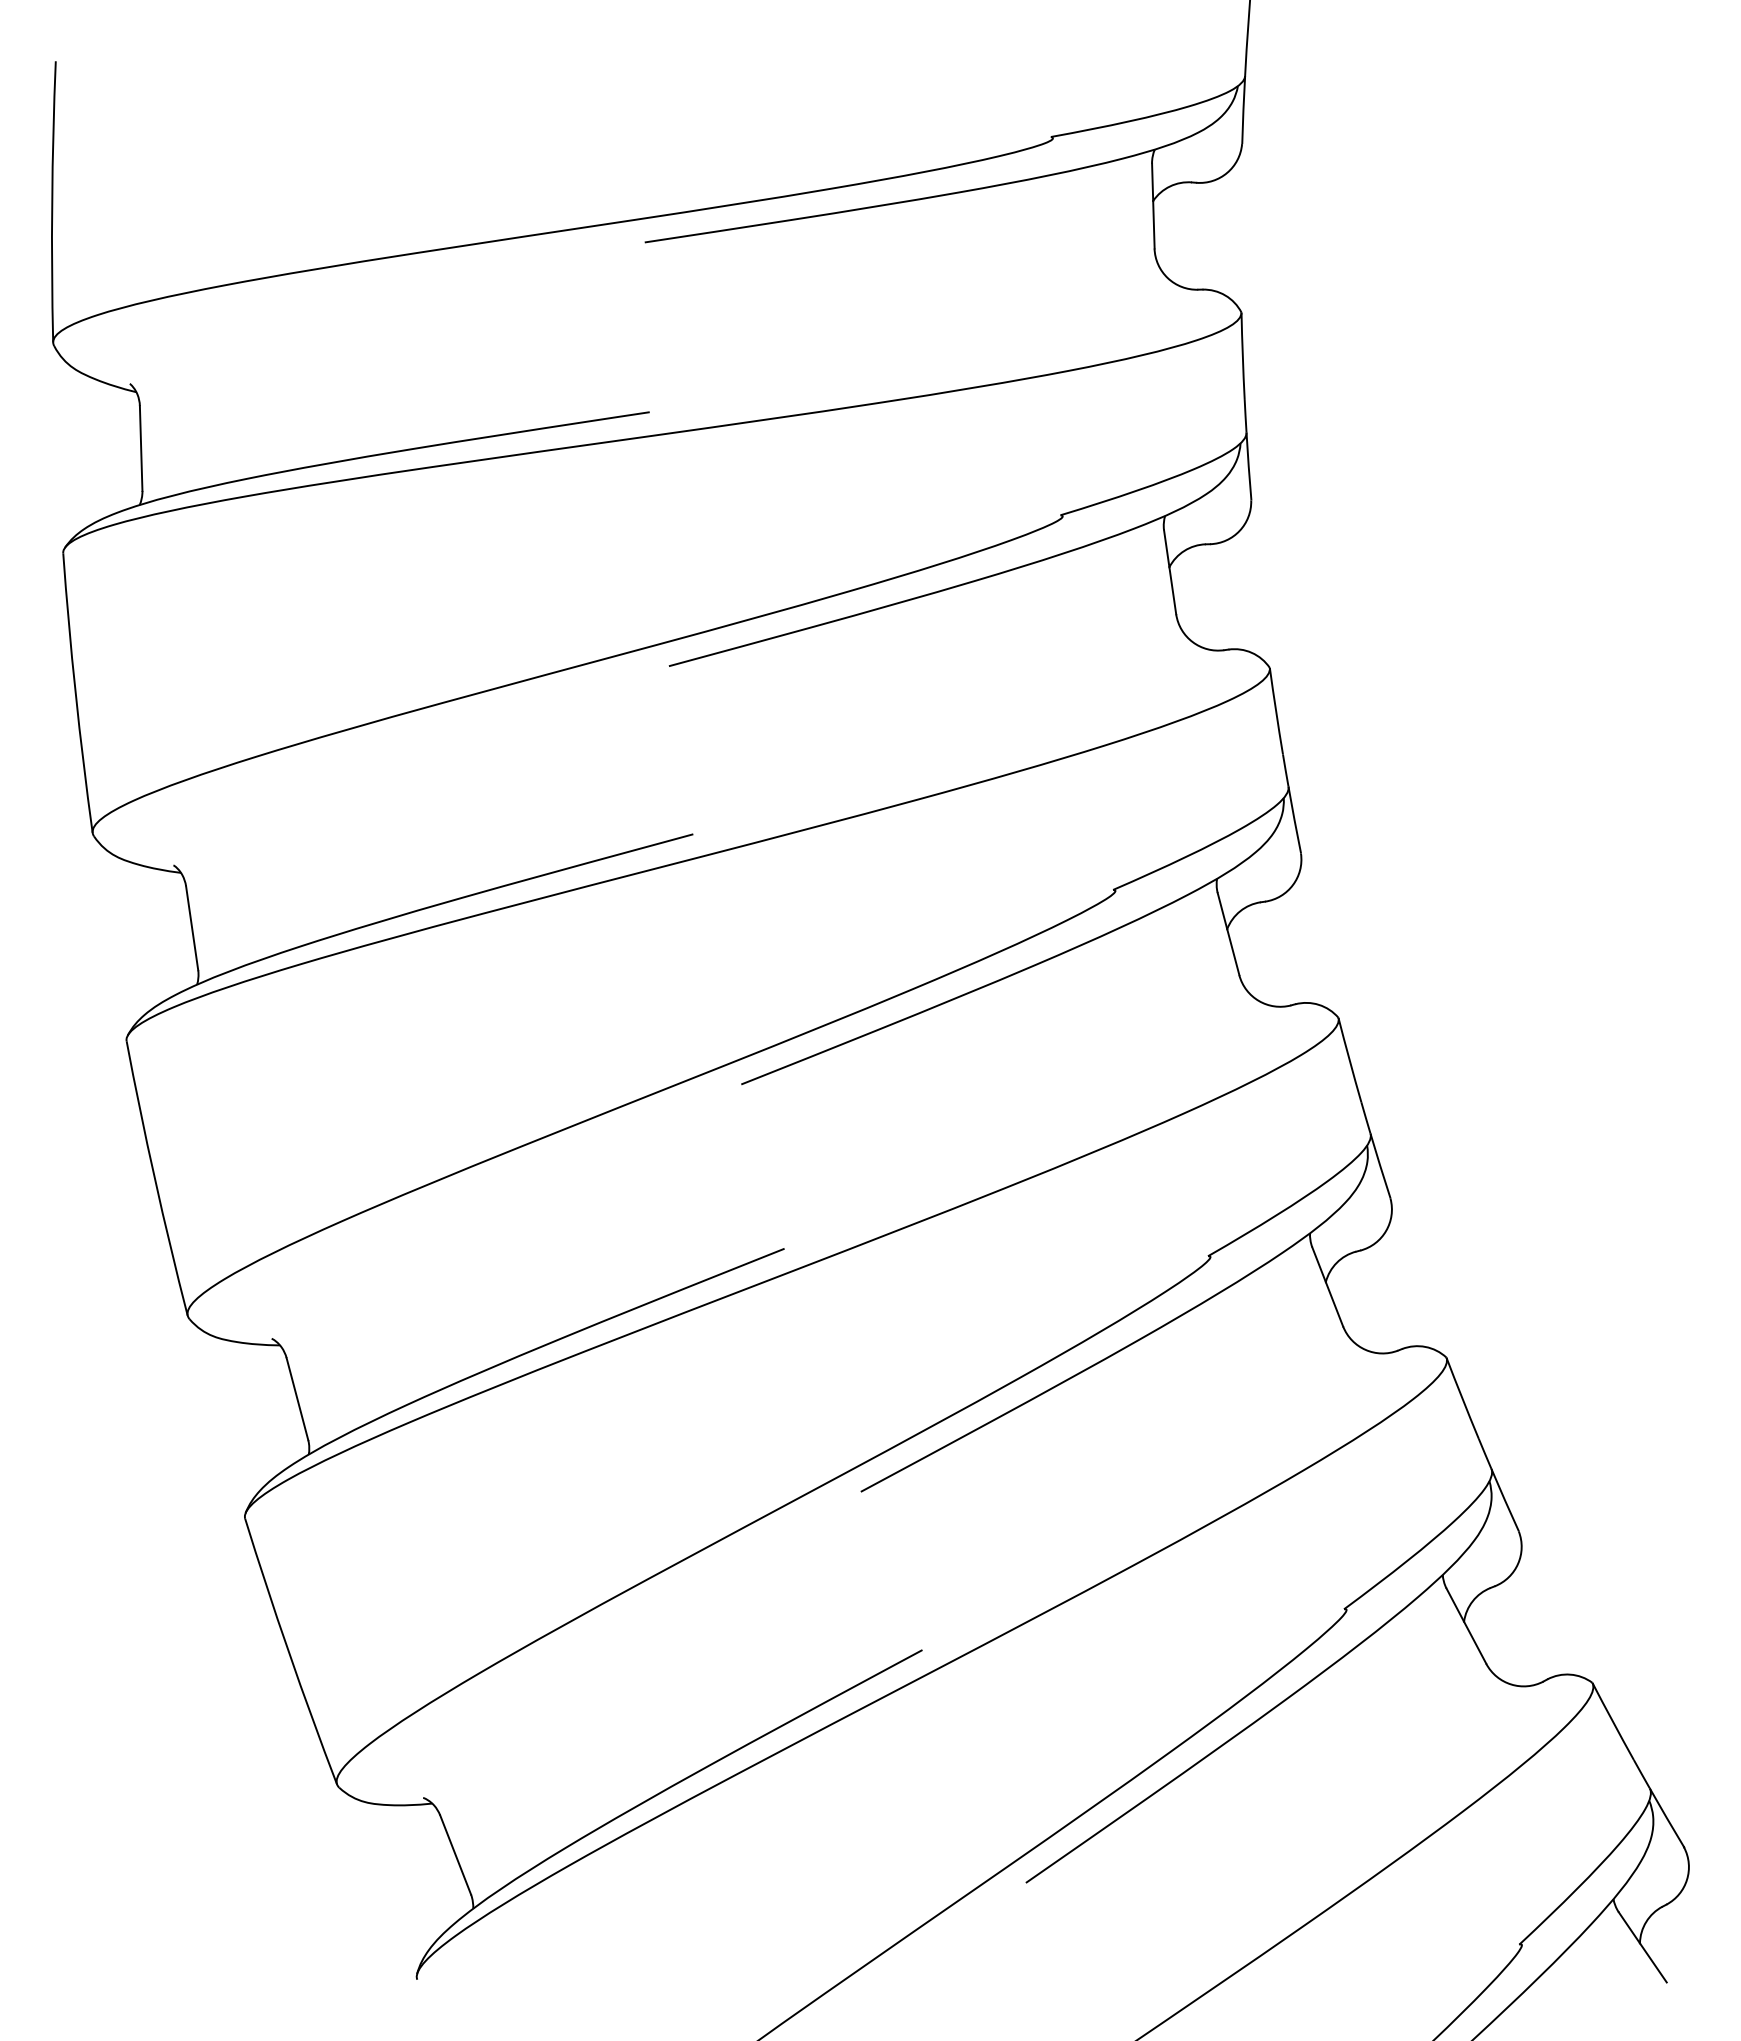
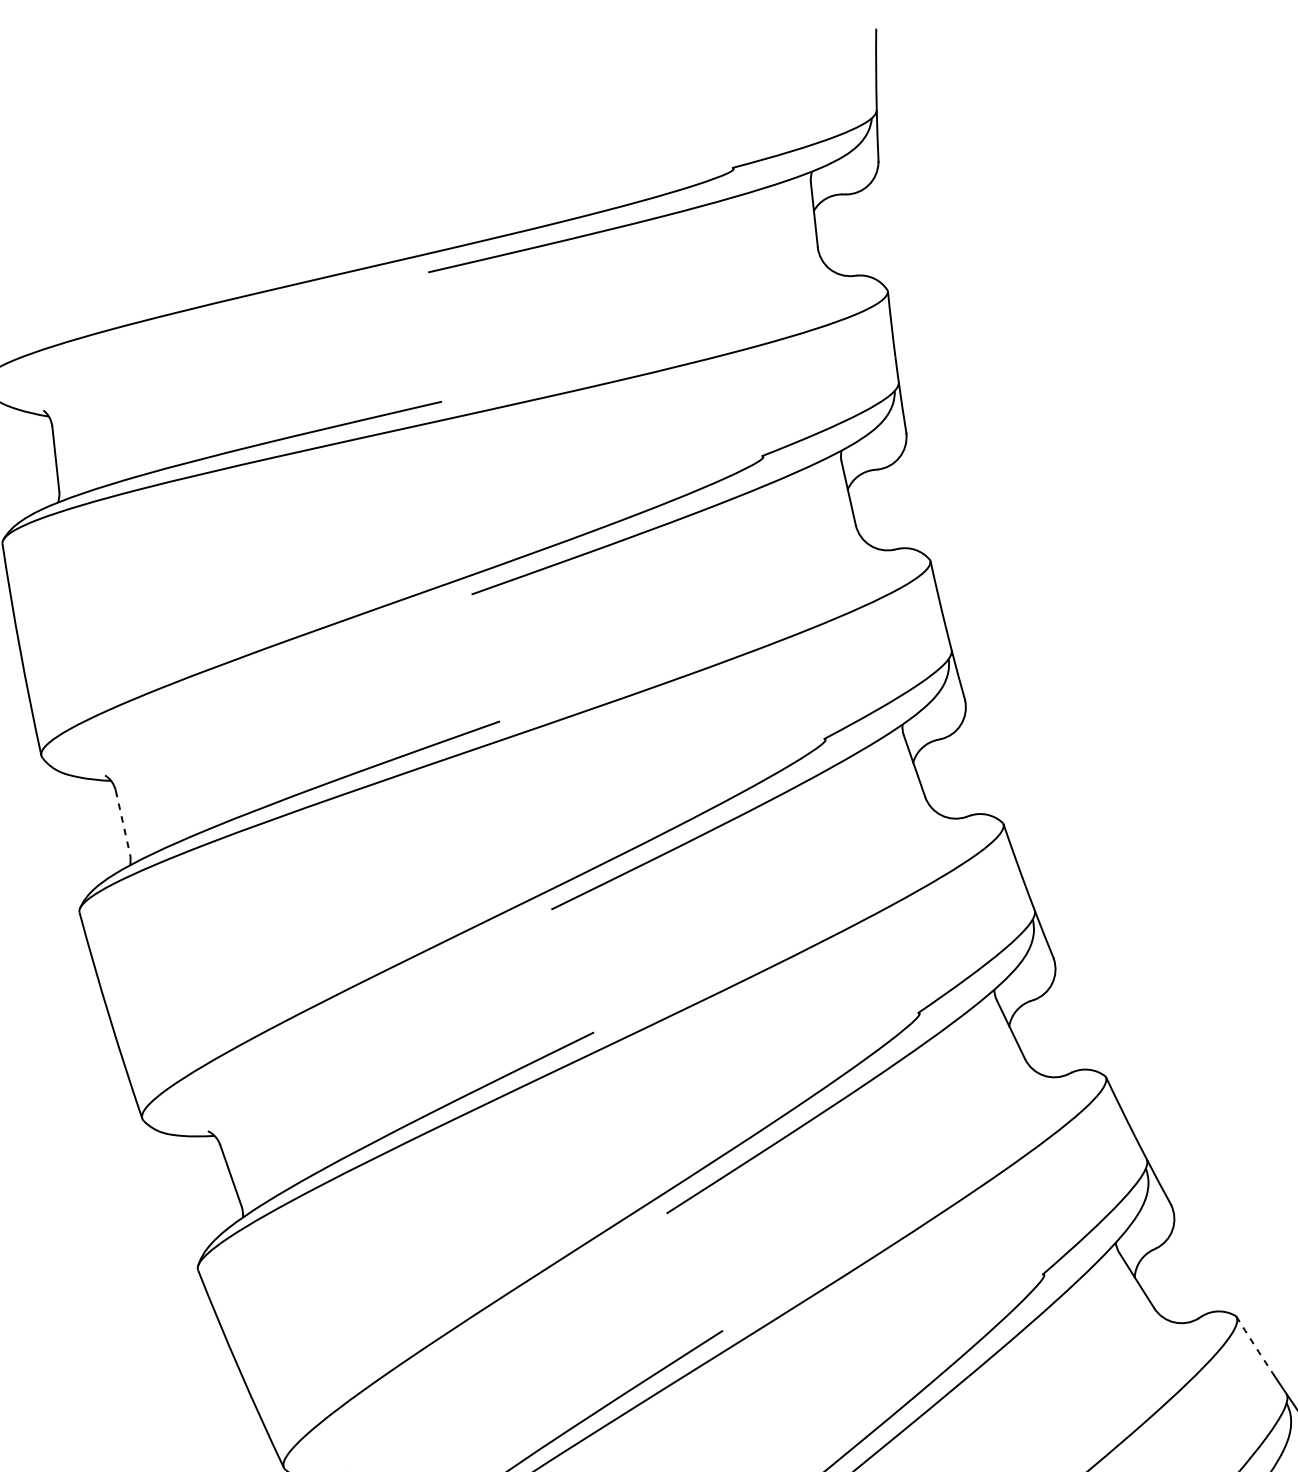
line: (192, 928) -> (123, 822), solid -> dashed
arc: (1612, 1721) -> (1253, 1344), solid -> dashed

